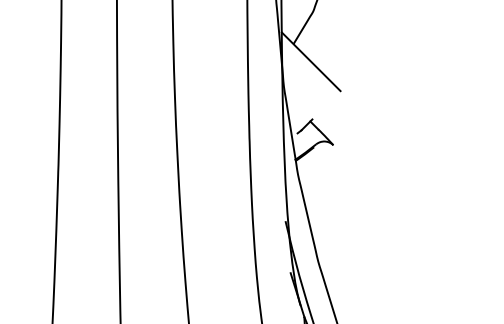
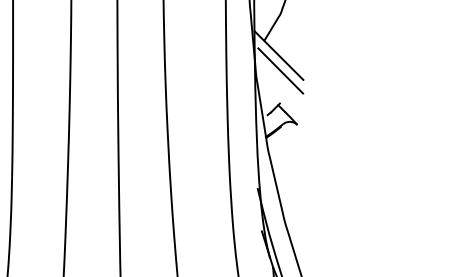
line: (313, 79) -> (280, 70), added

